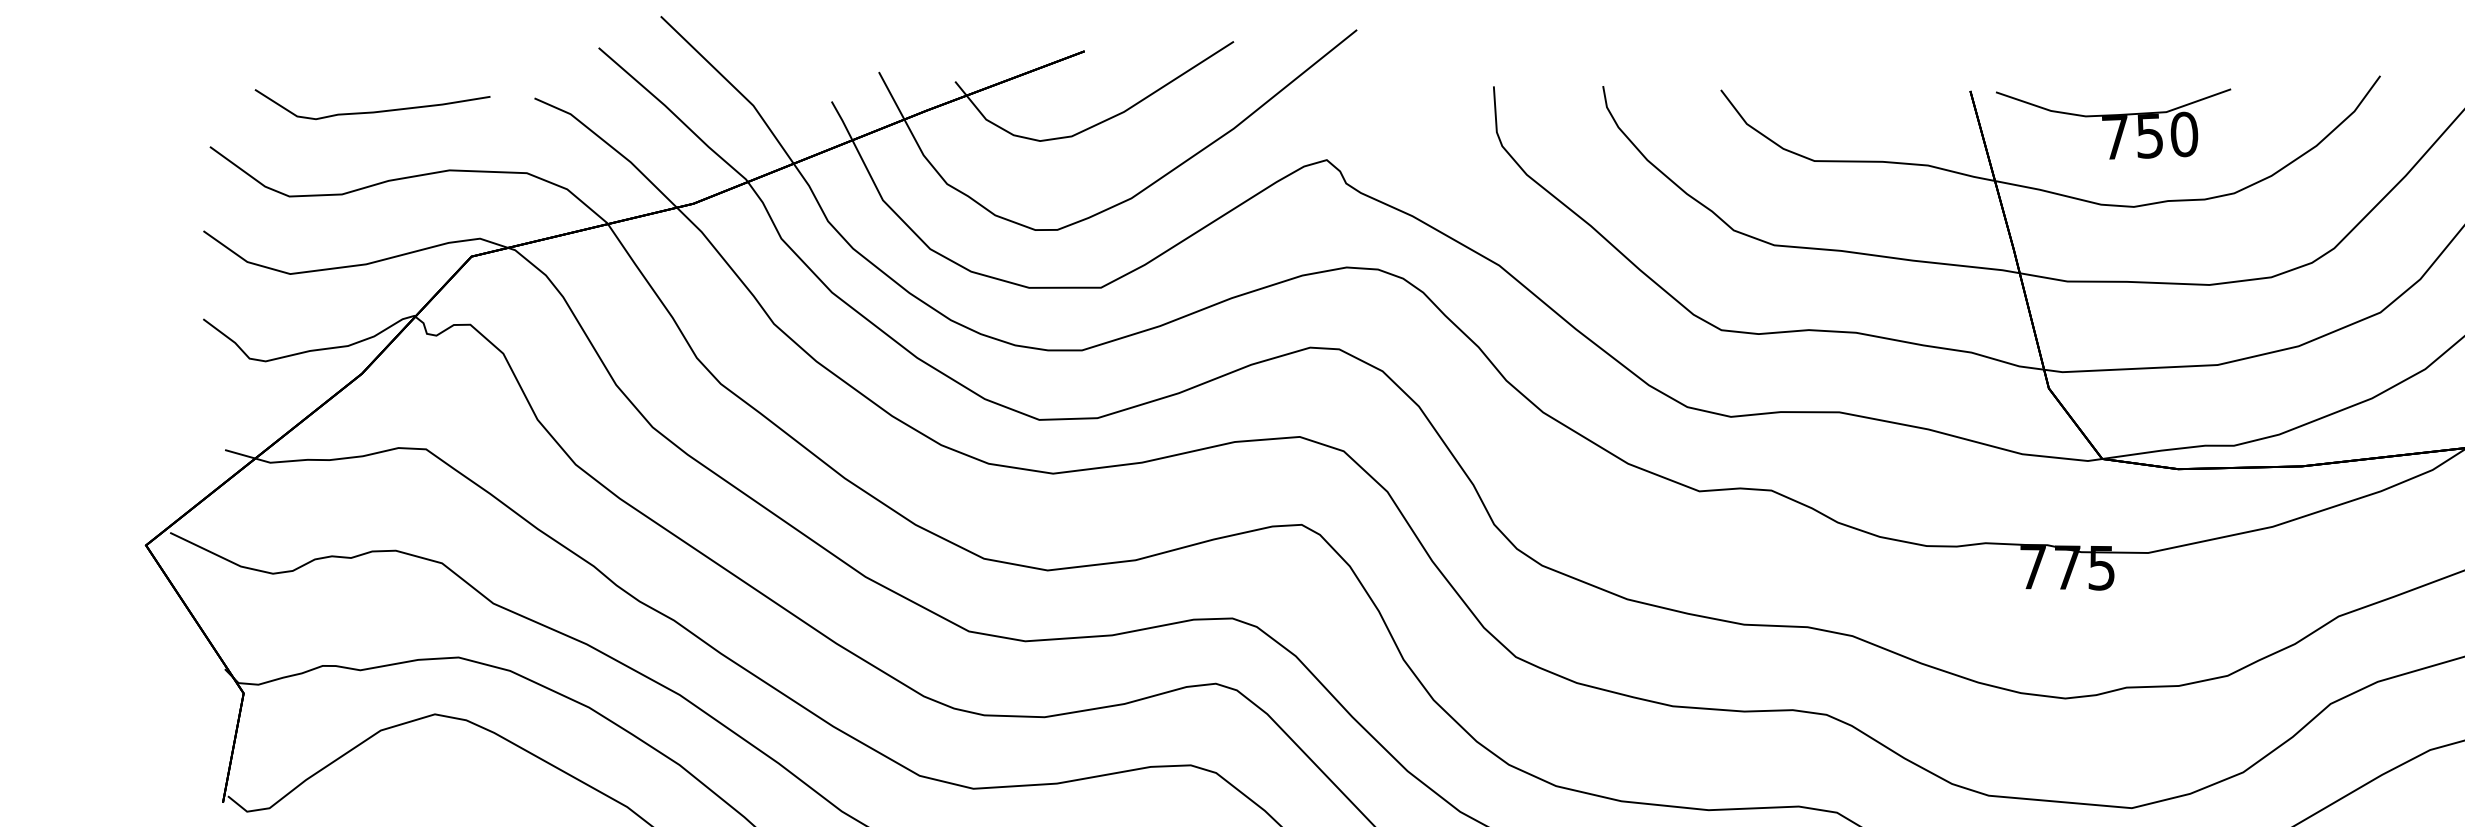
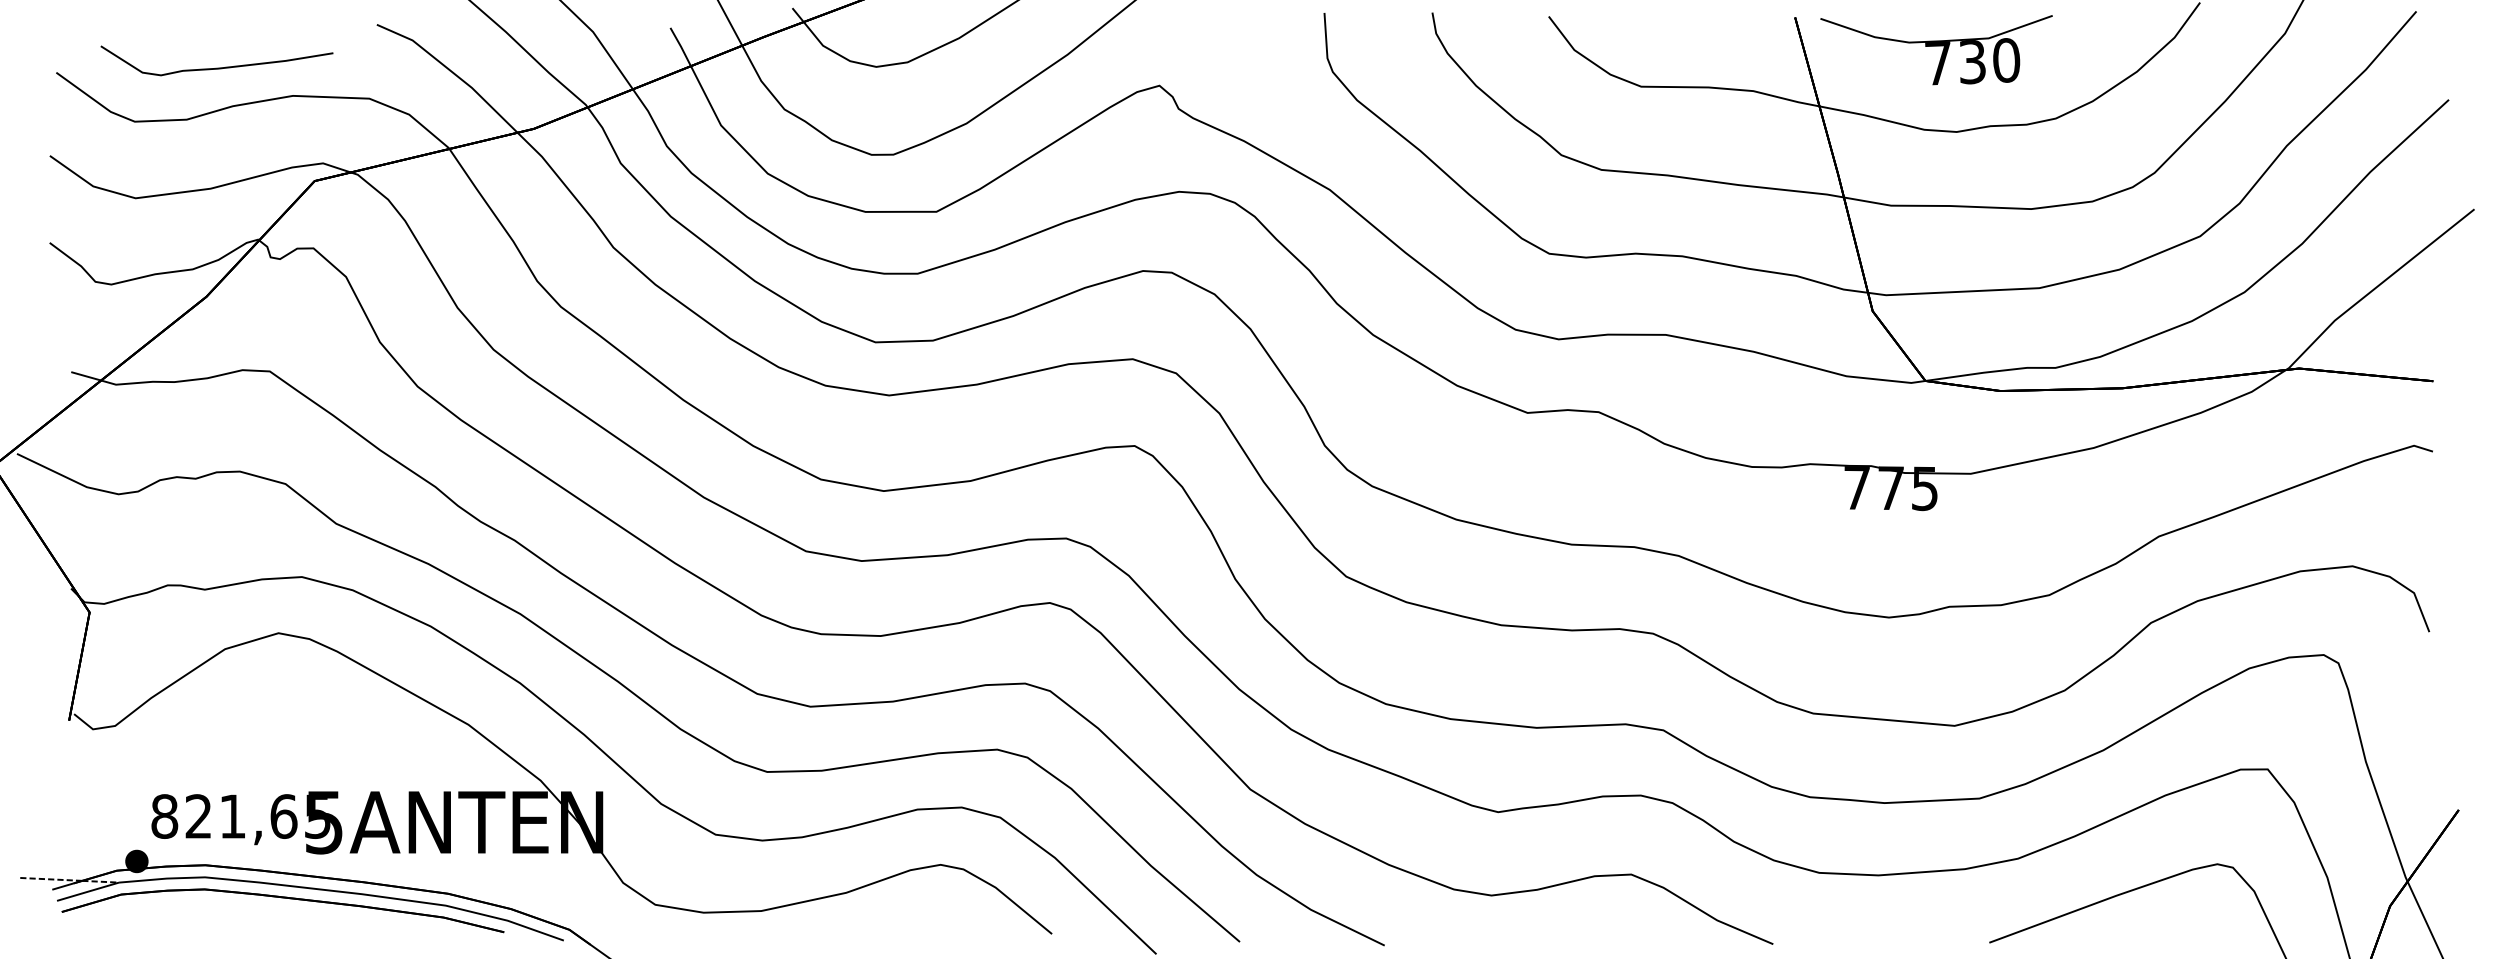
curve: (372, 111) -> (216, 67), moved
text: (2149, 135) -> (1972, 61), 750 -> 730

